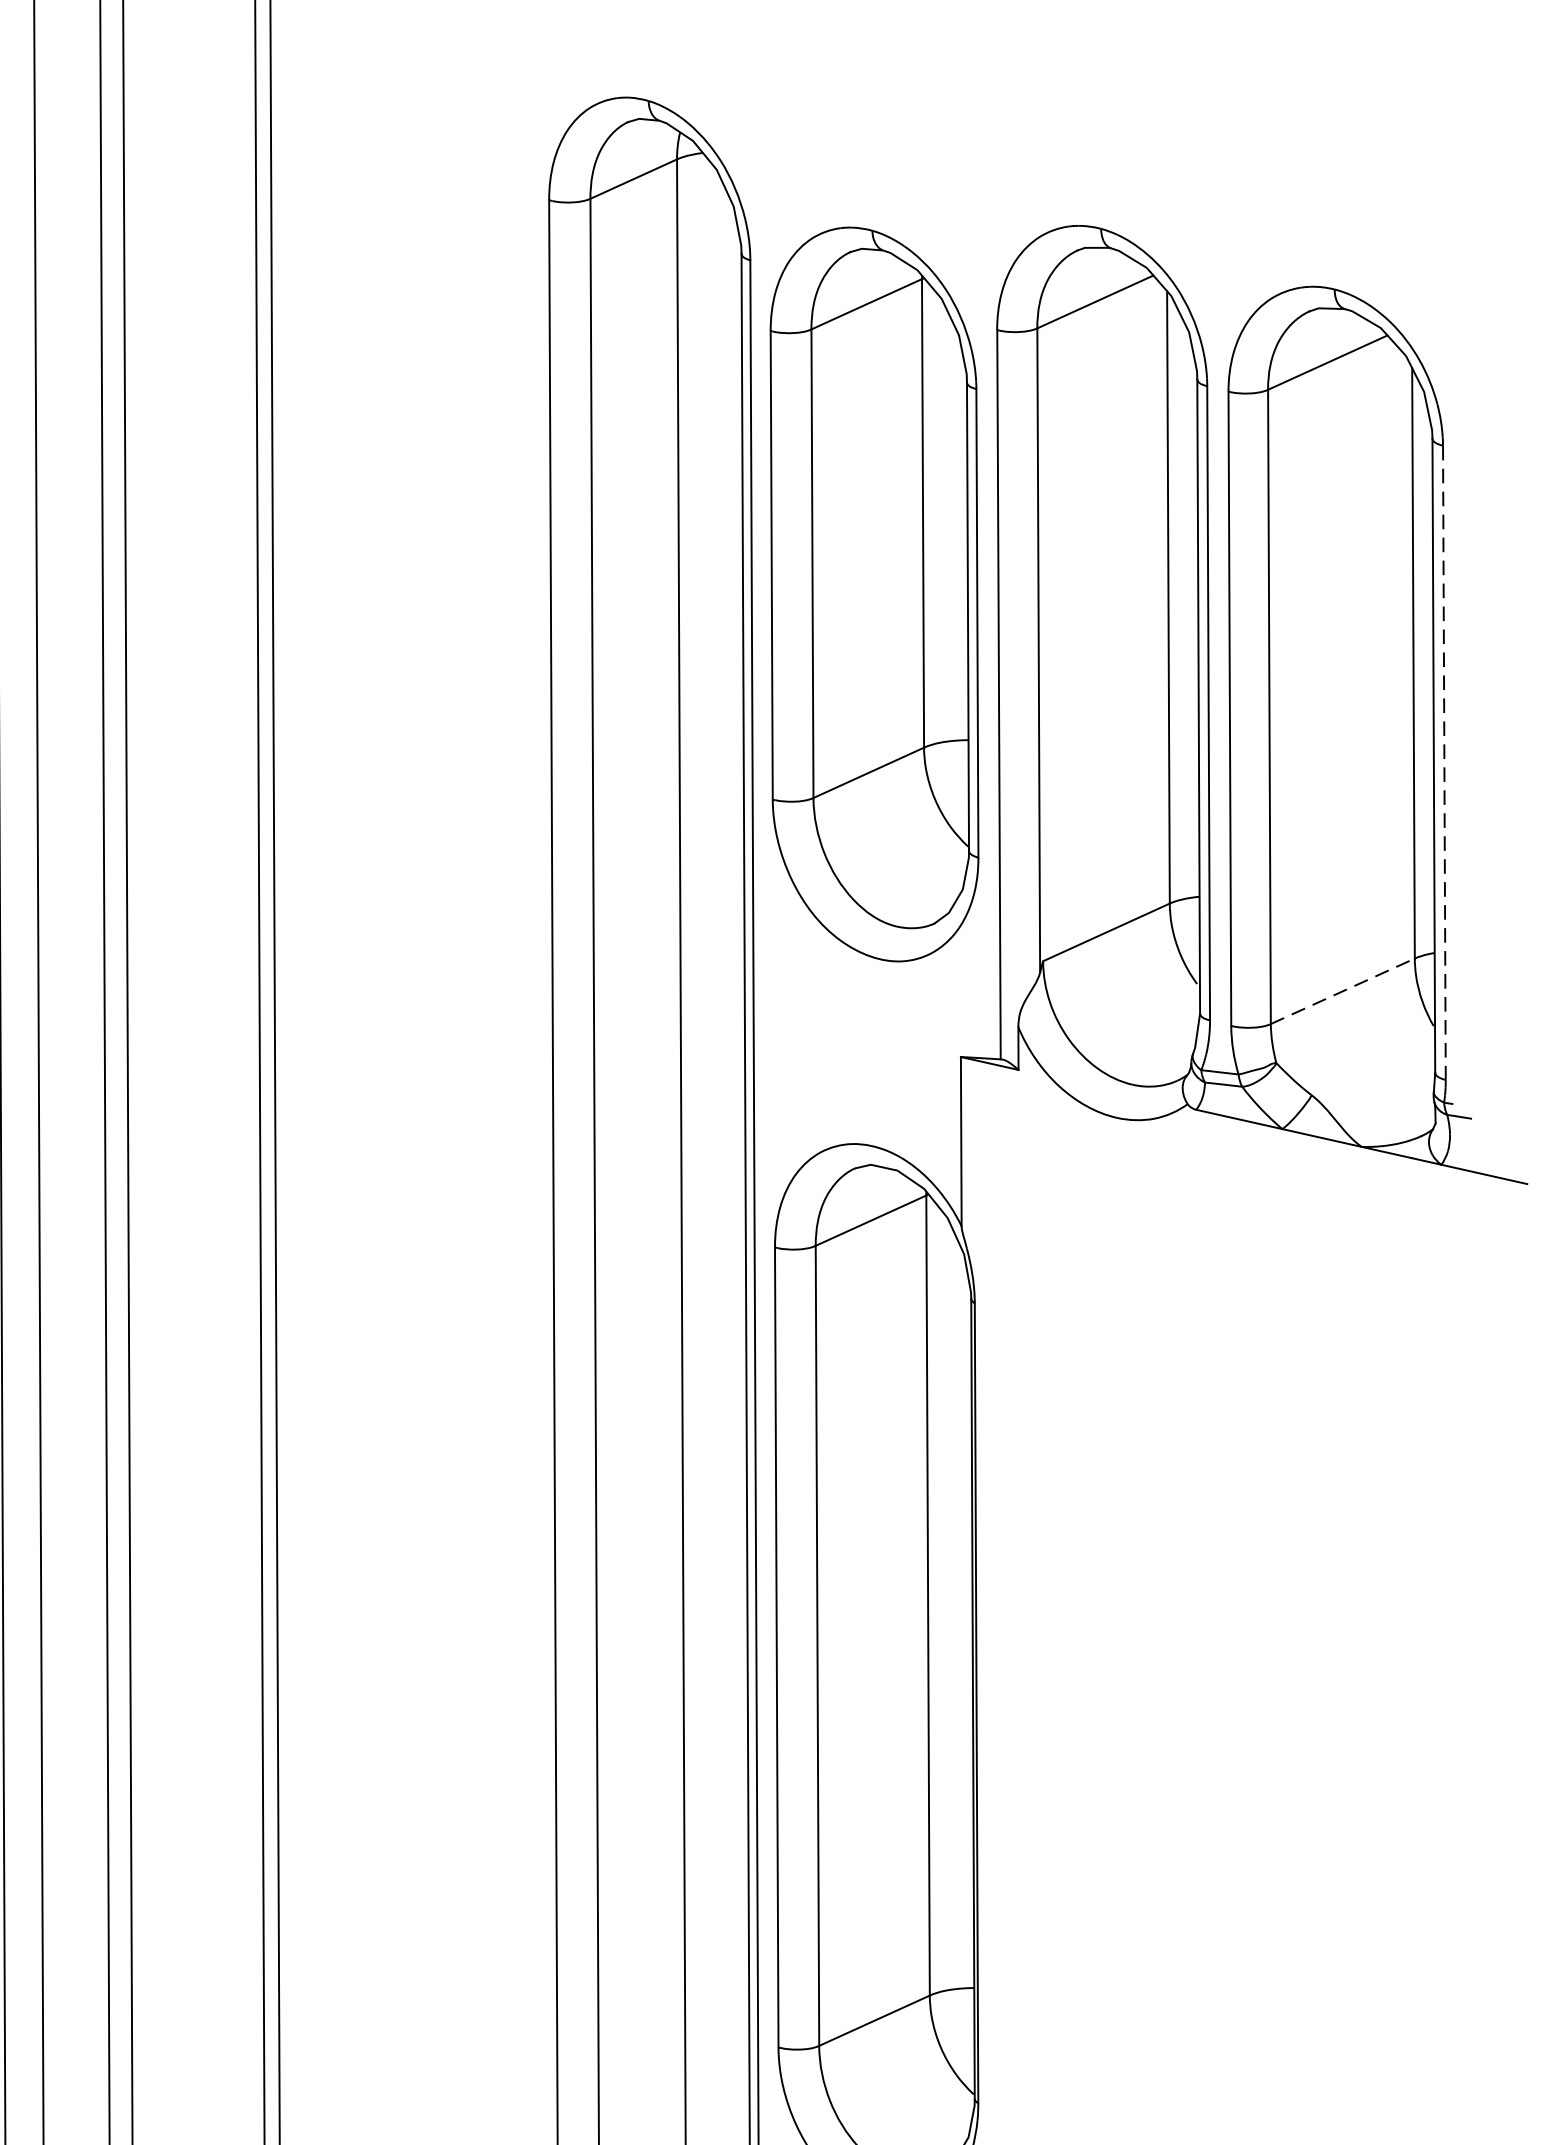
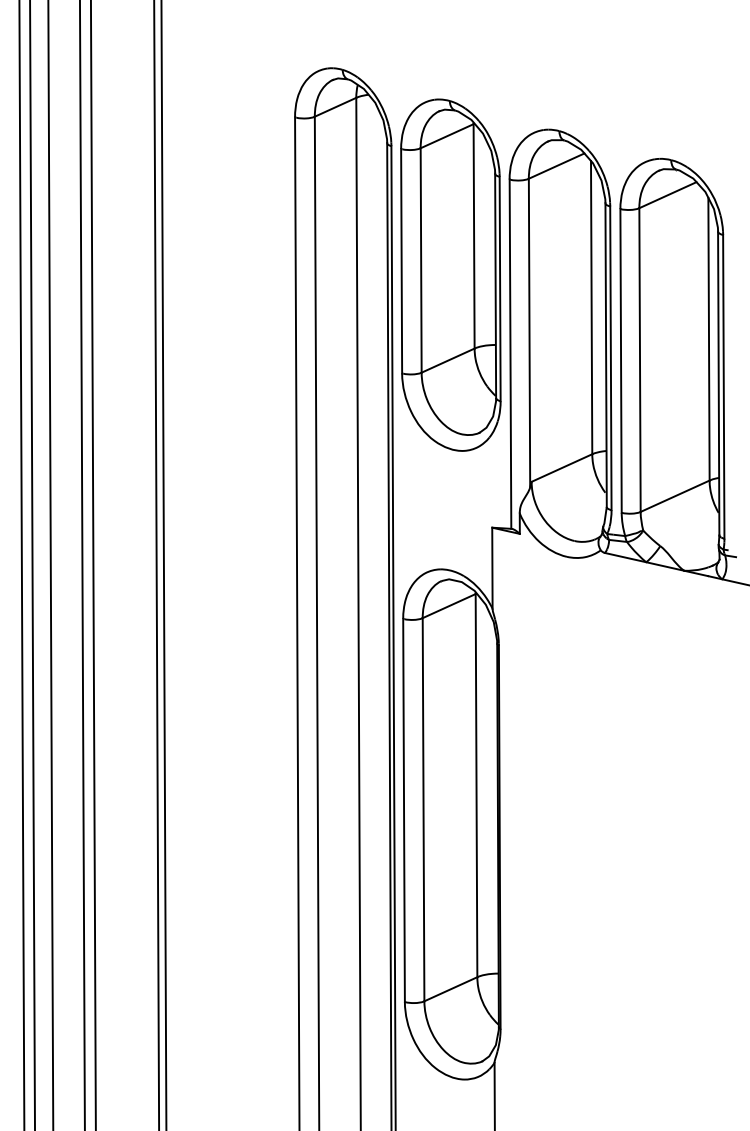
part: (873, 593) -> (450, 274), moved
line: (1443, 762) -> (723, 386), dashed -> solid
line: (1343, 991) -> (675, 496), dashed -> solid

